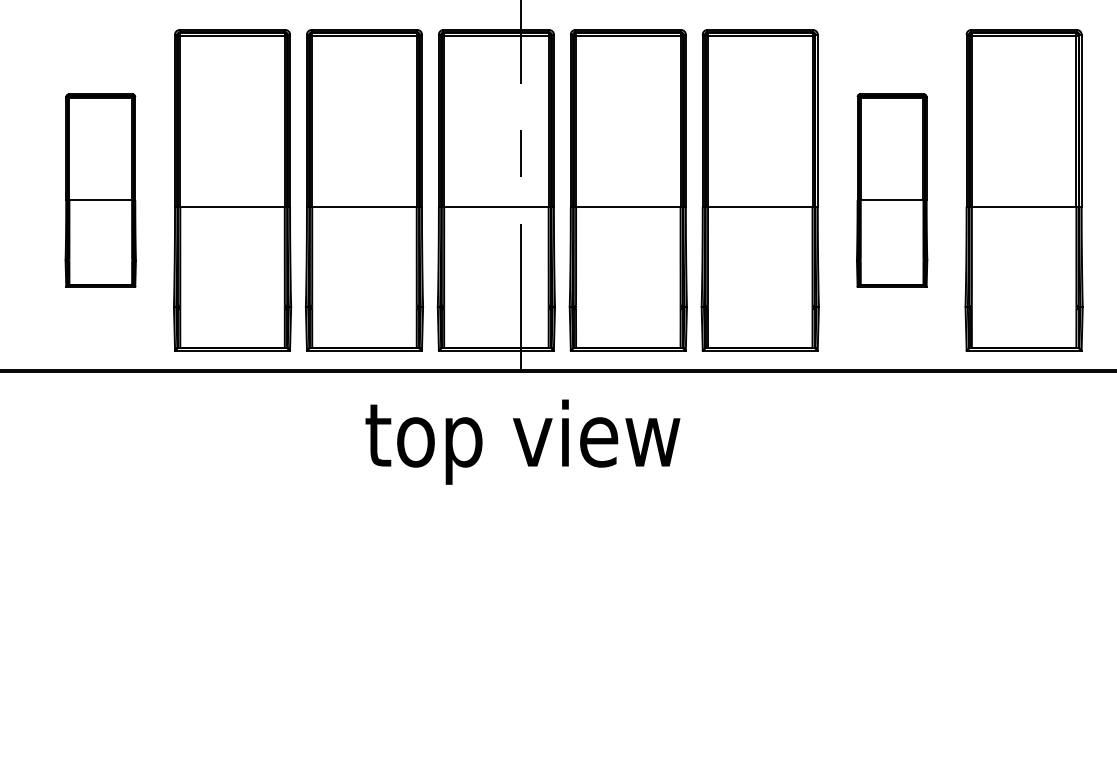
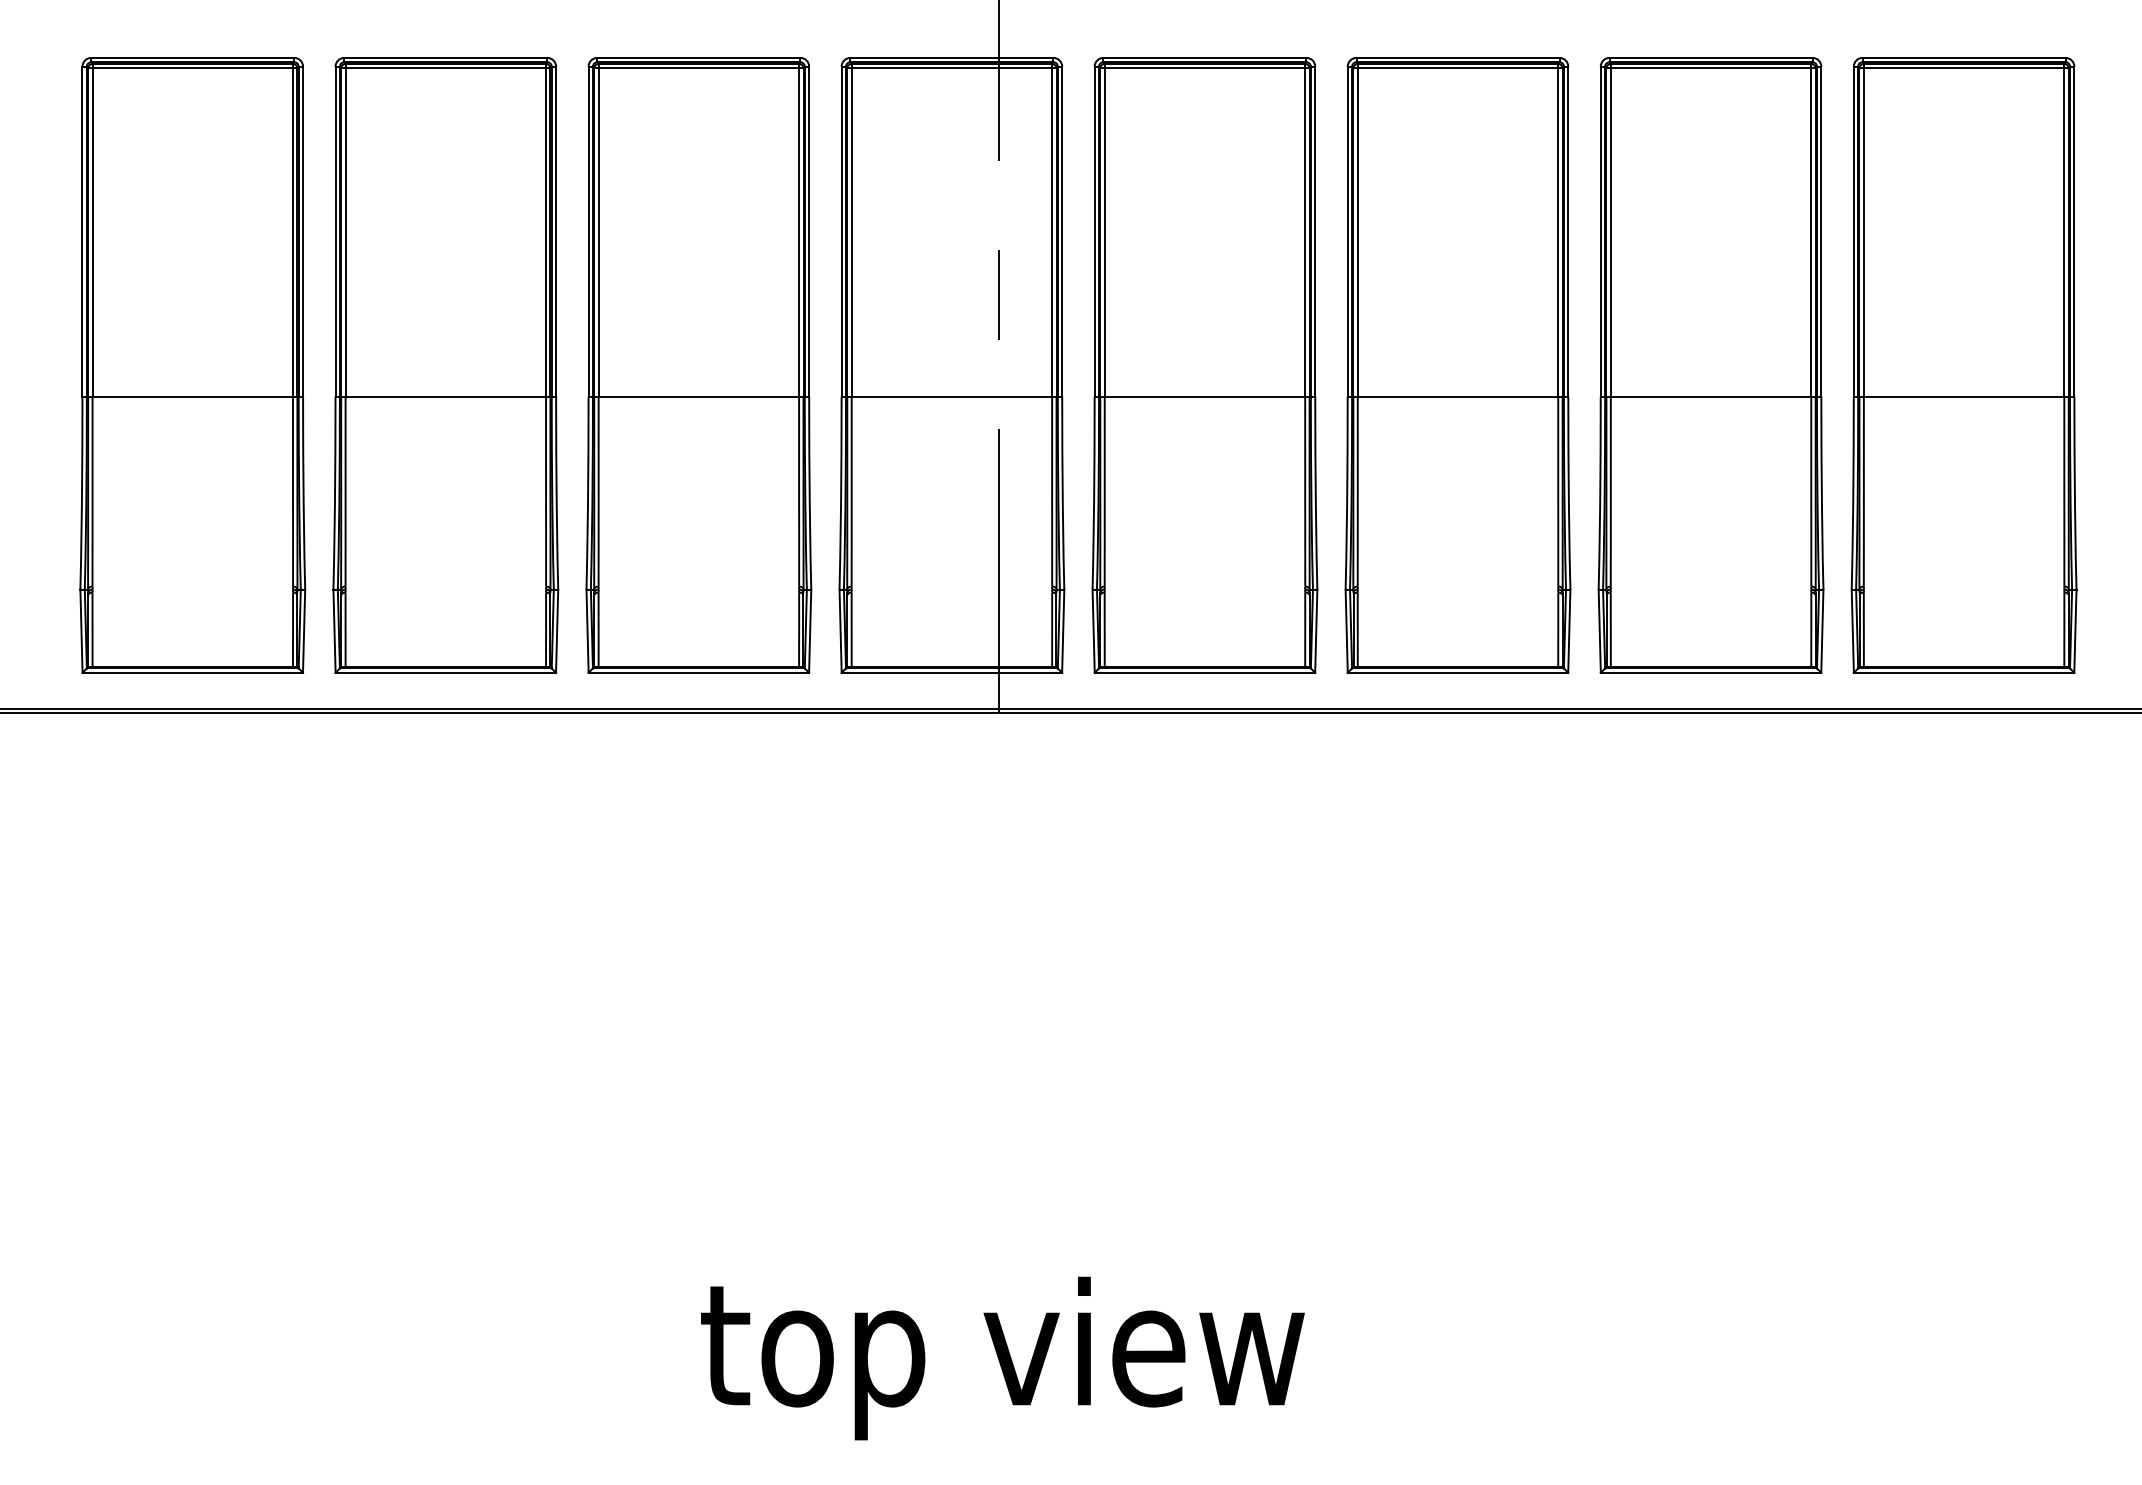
part: (100, 190) -> (192, 365), size x1.67
part: (891, 190) -> (1709, 365), size x1.67
text: (522, 441) -> (1001, 1357), moved

